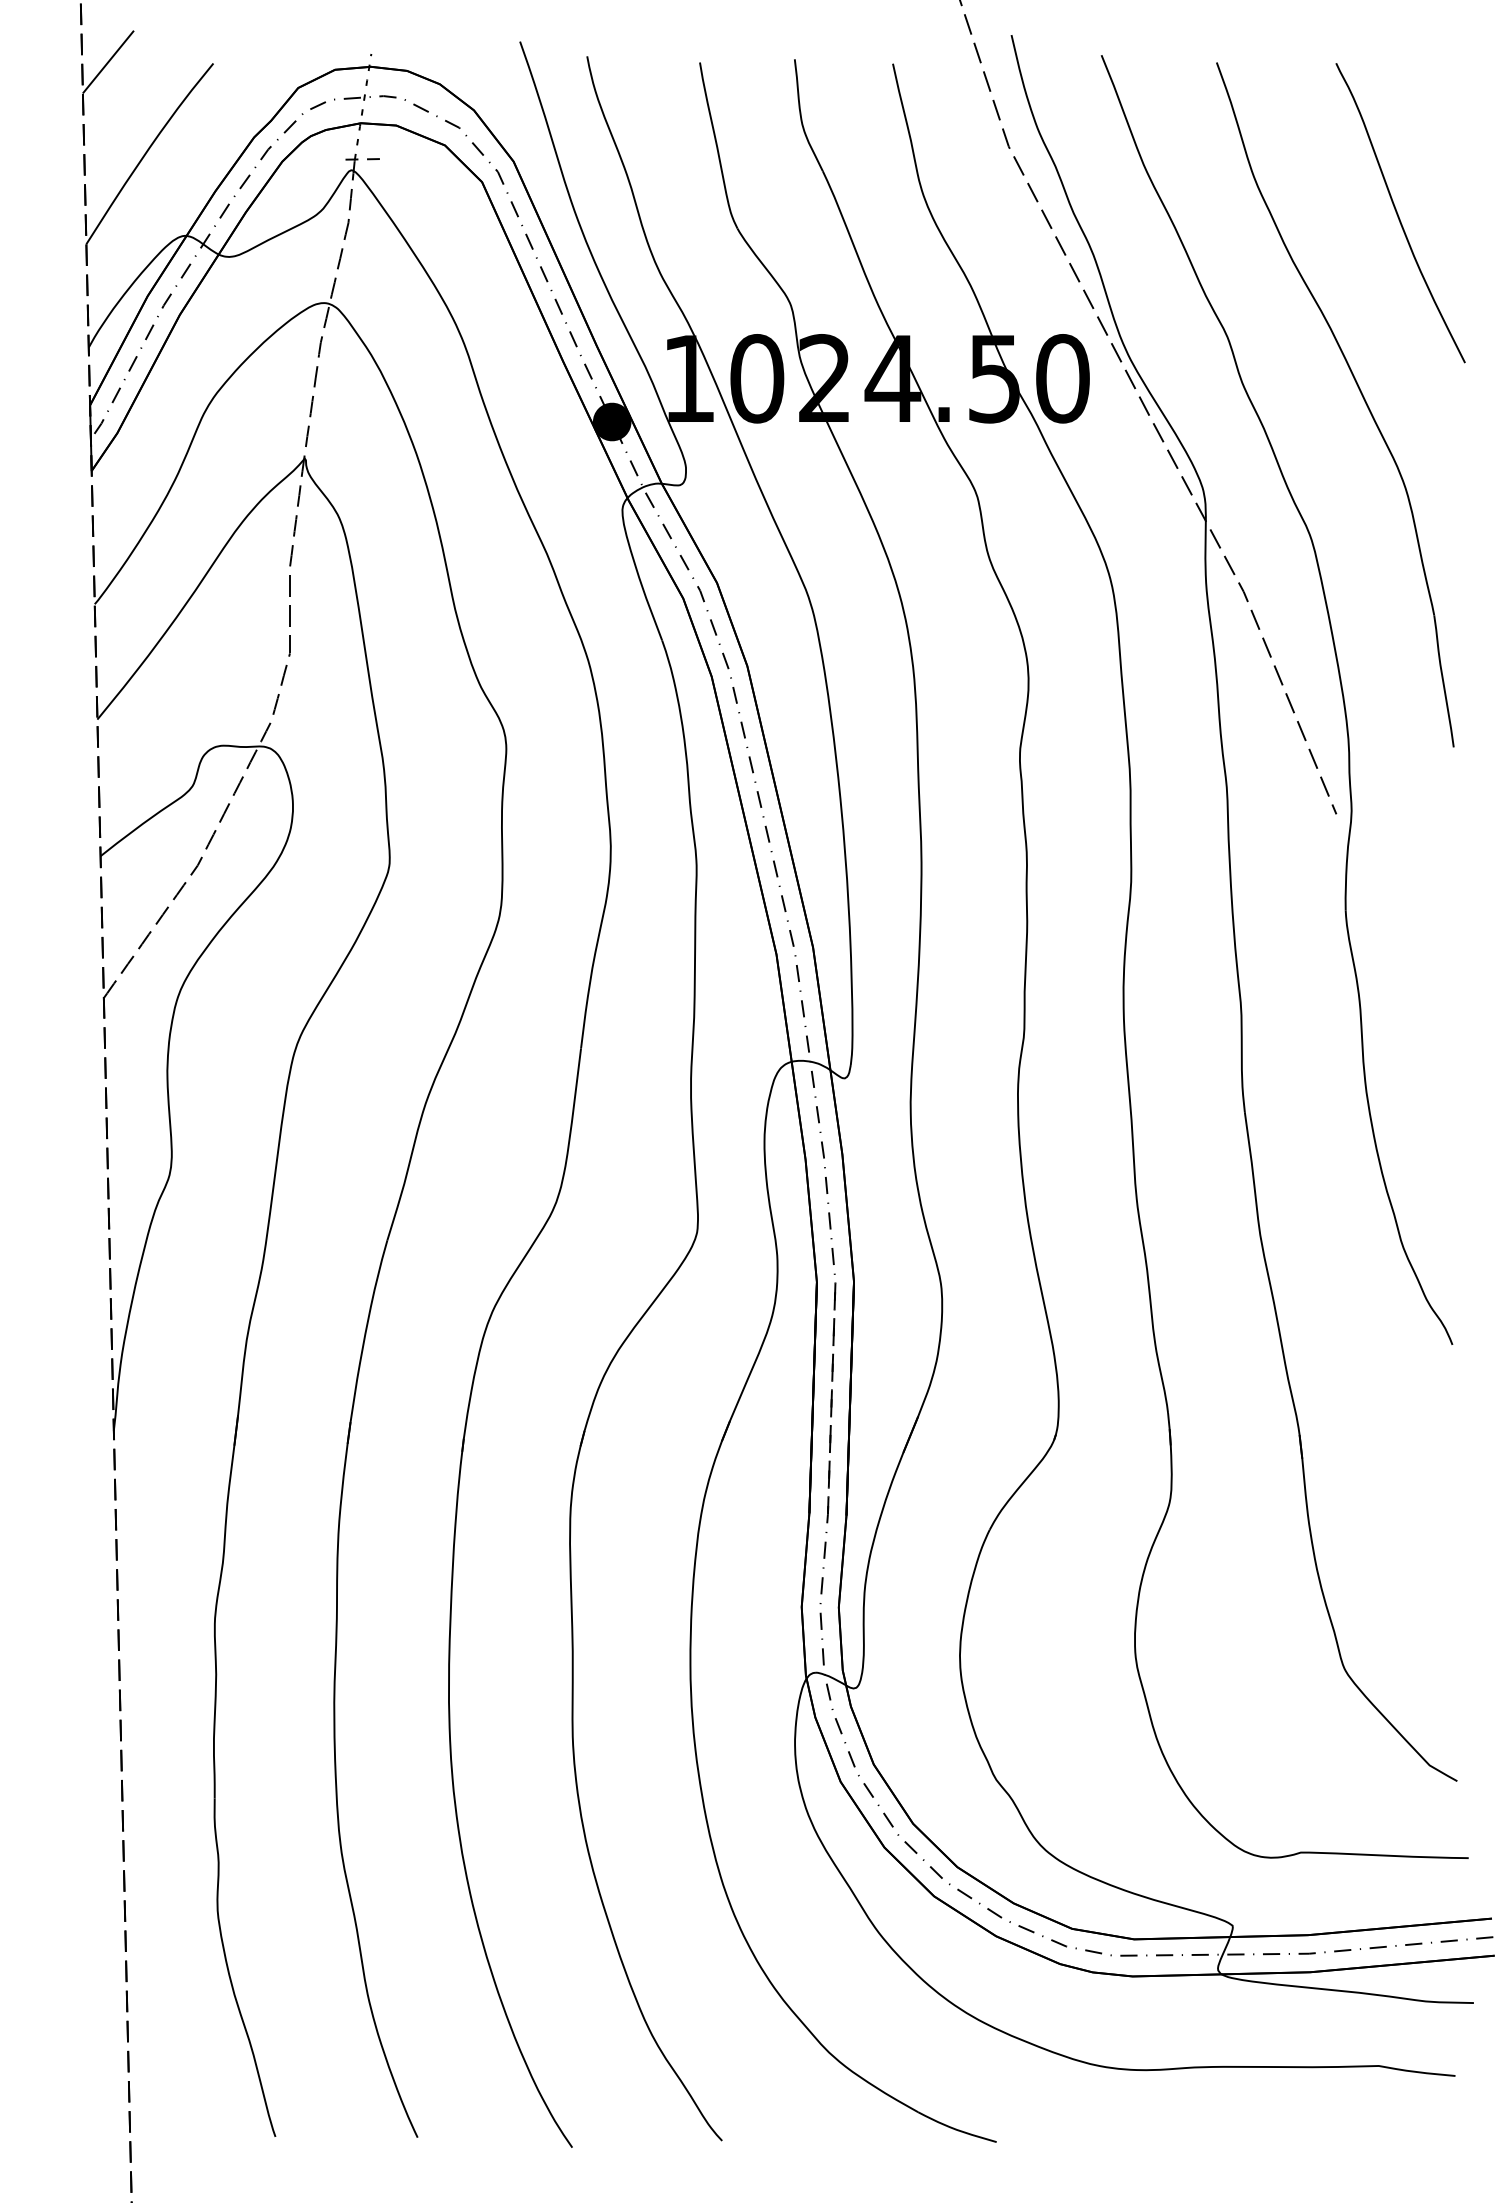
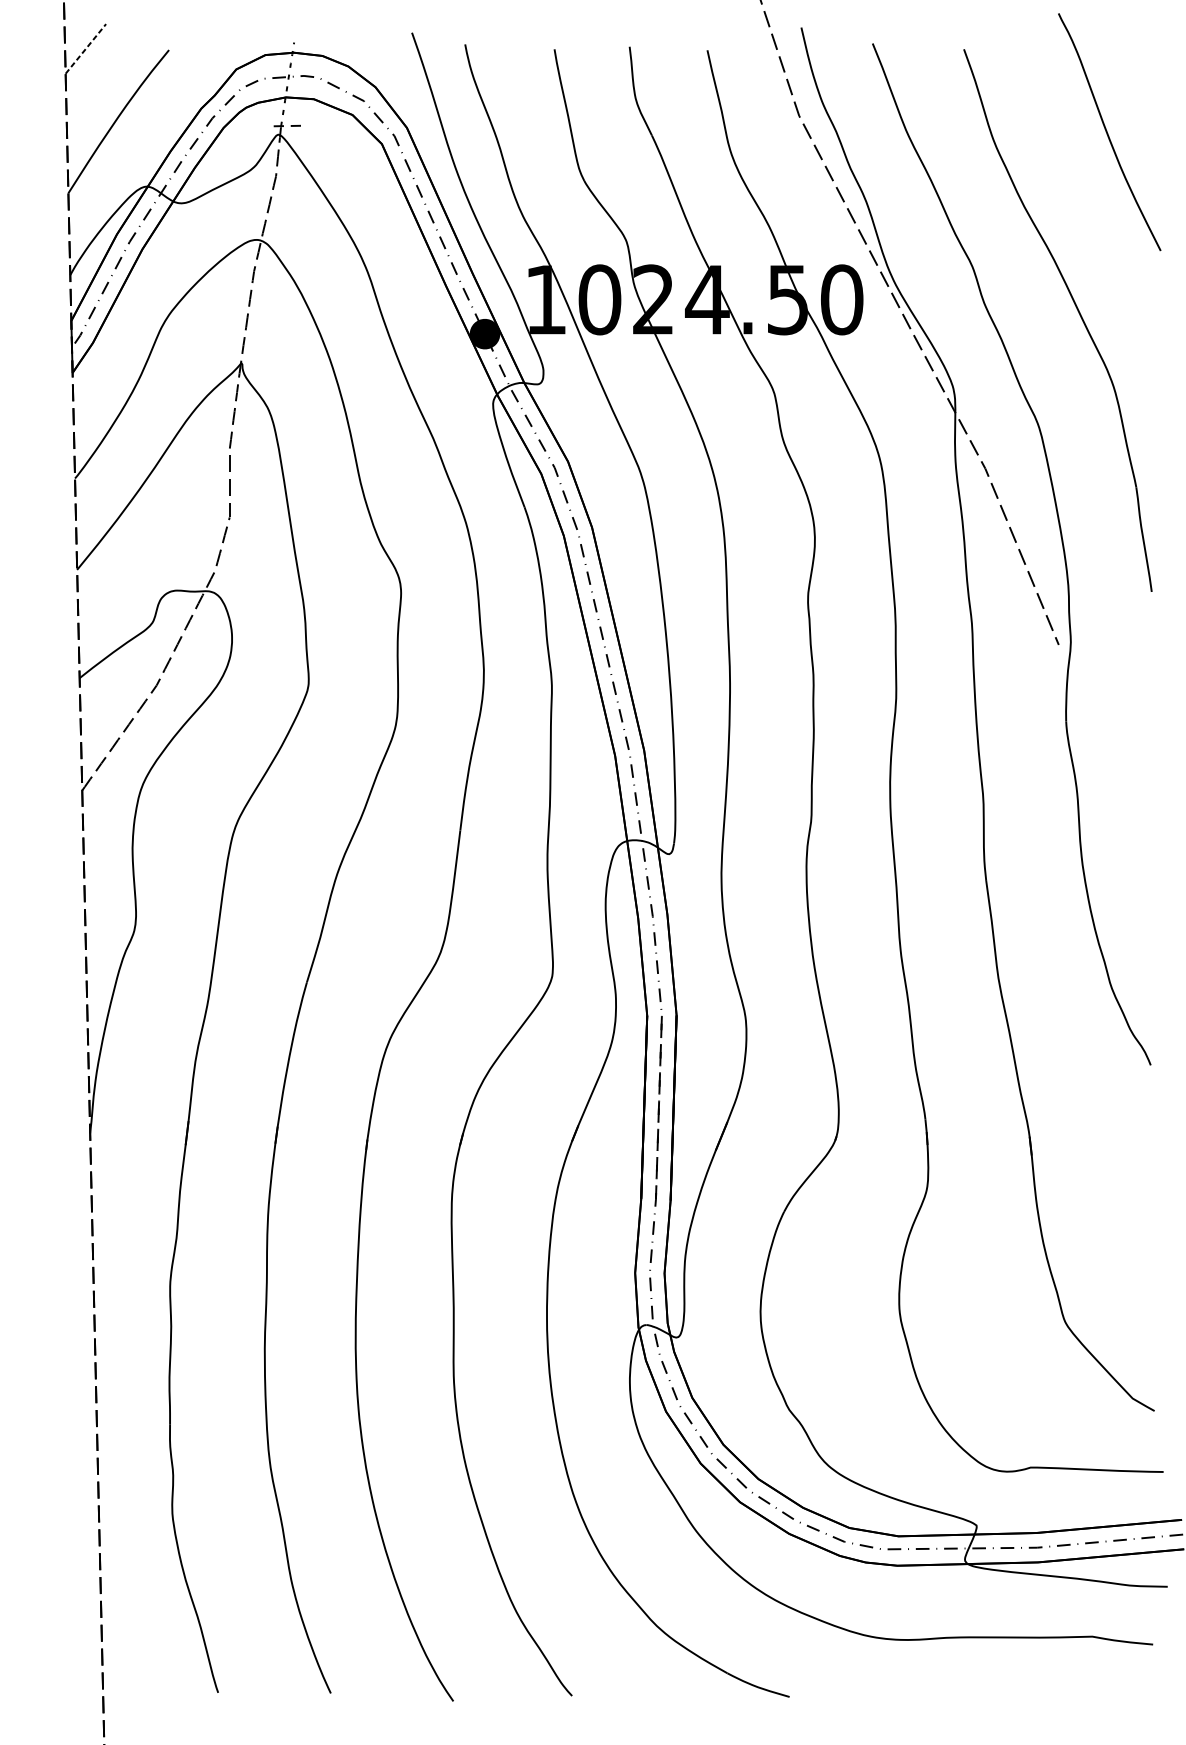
line: (108, 61) -> (85, 48), solid -> dashed
curve: (1398, 213) -> (1107, 132), moved

